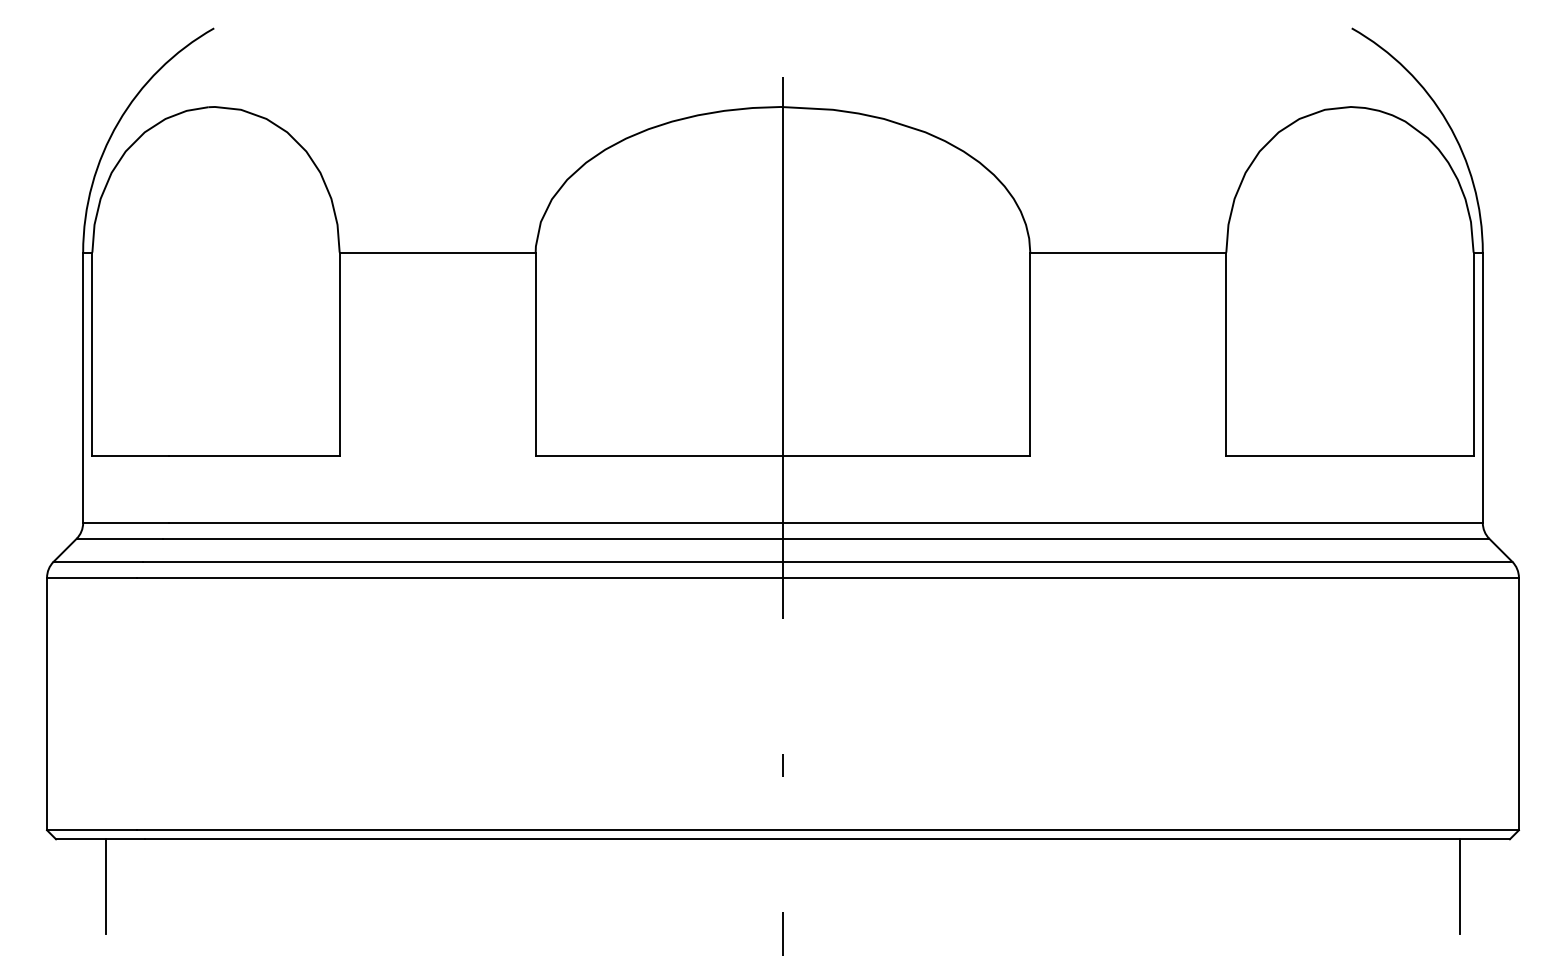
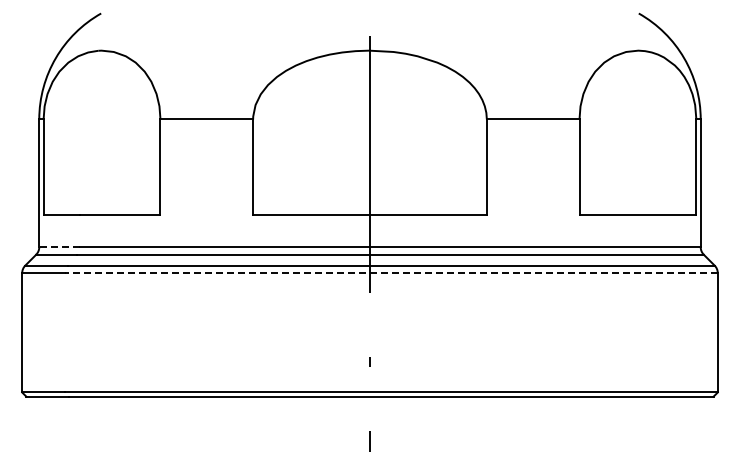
line: (125, 523) -> (59, 247), solid -> dashed
line: (828, 578) -> (391, 273), solid -> dashed
line: (104, 885) -> (49, 418), removed
line: (1461, 885) -> (690, 418), removed

